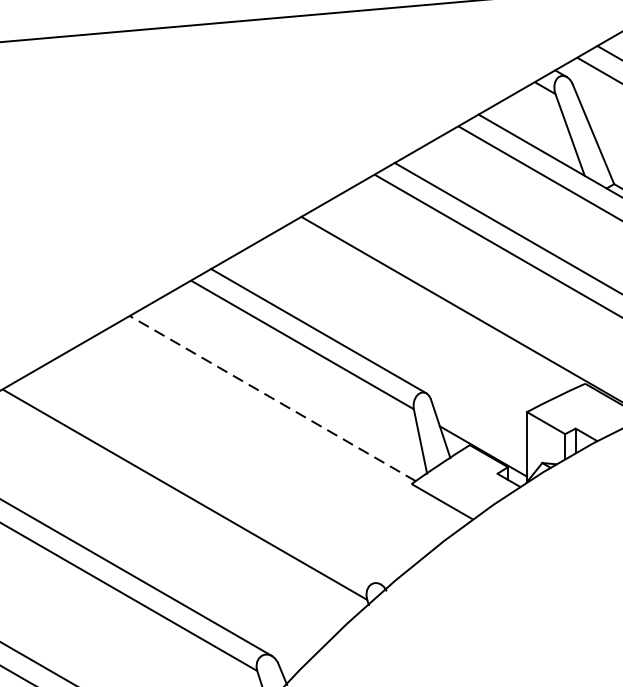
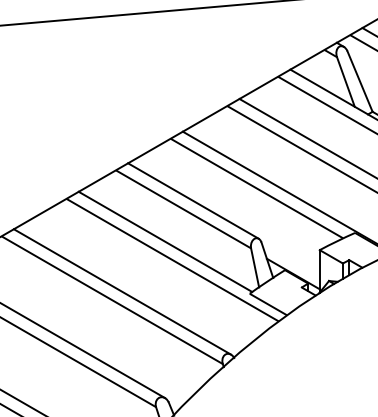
line: (422, 310) -> (256, 188), added
line: (272, 397) -> (165, 241), dashed -> solid
line: (284, 427) -> (172, 259), added
line: (201, 480) -> (122, 291), added

